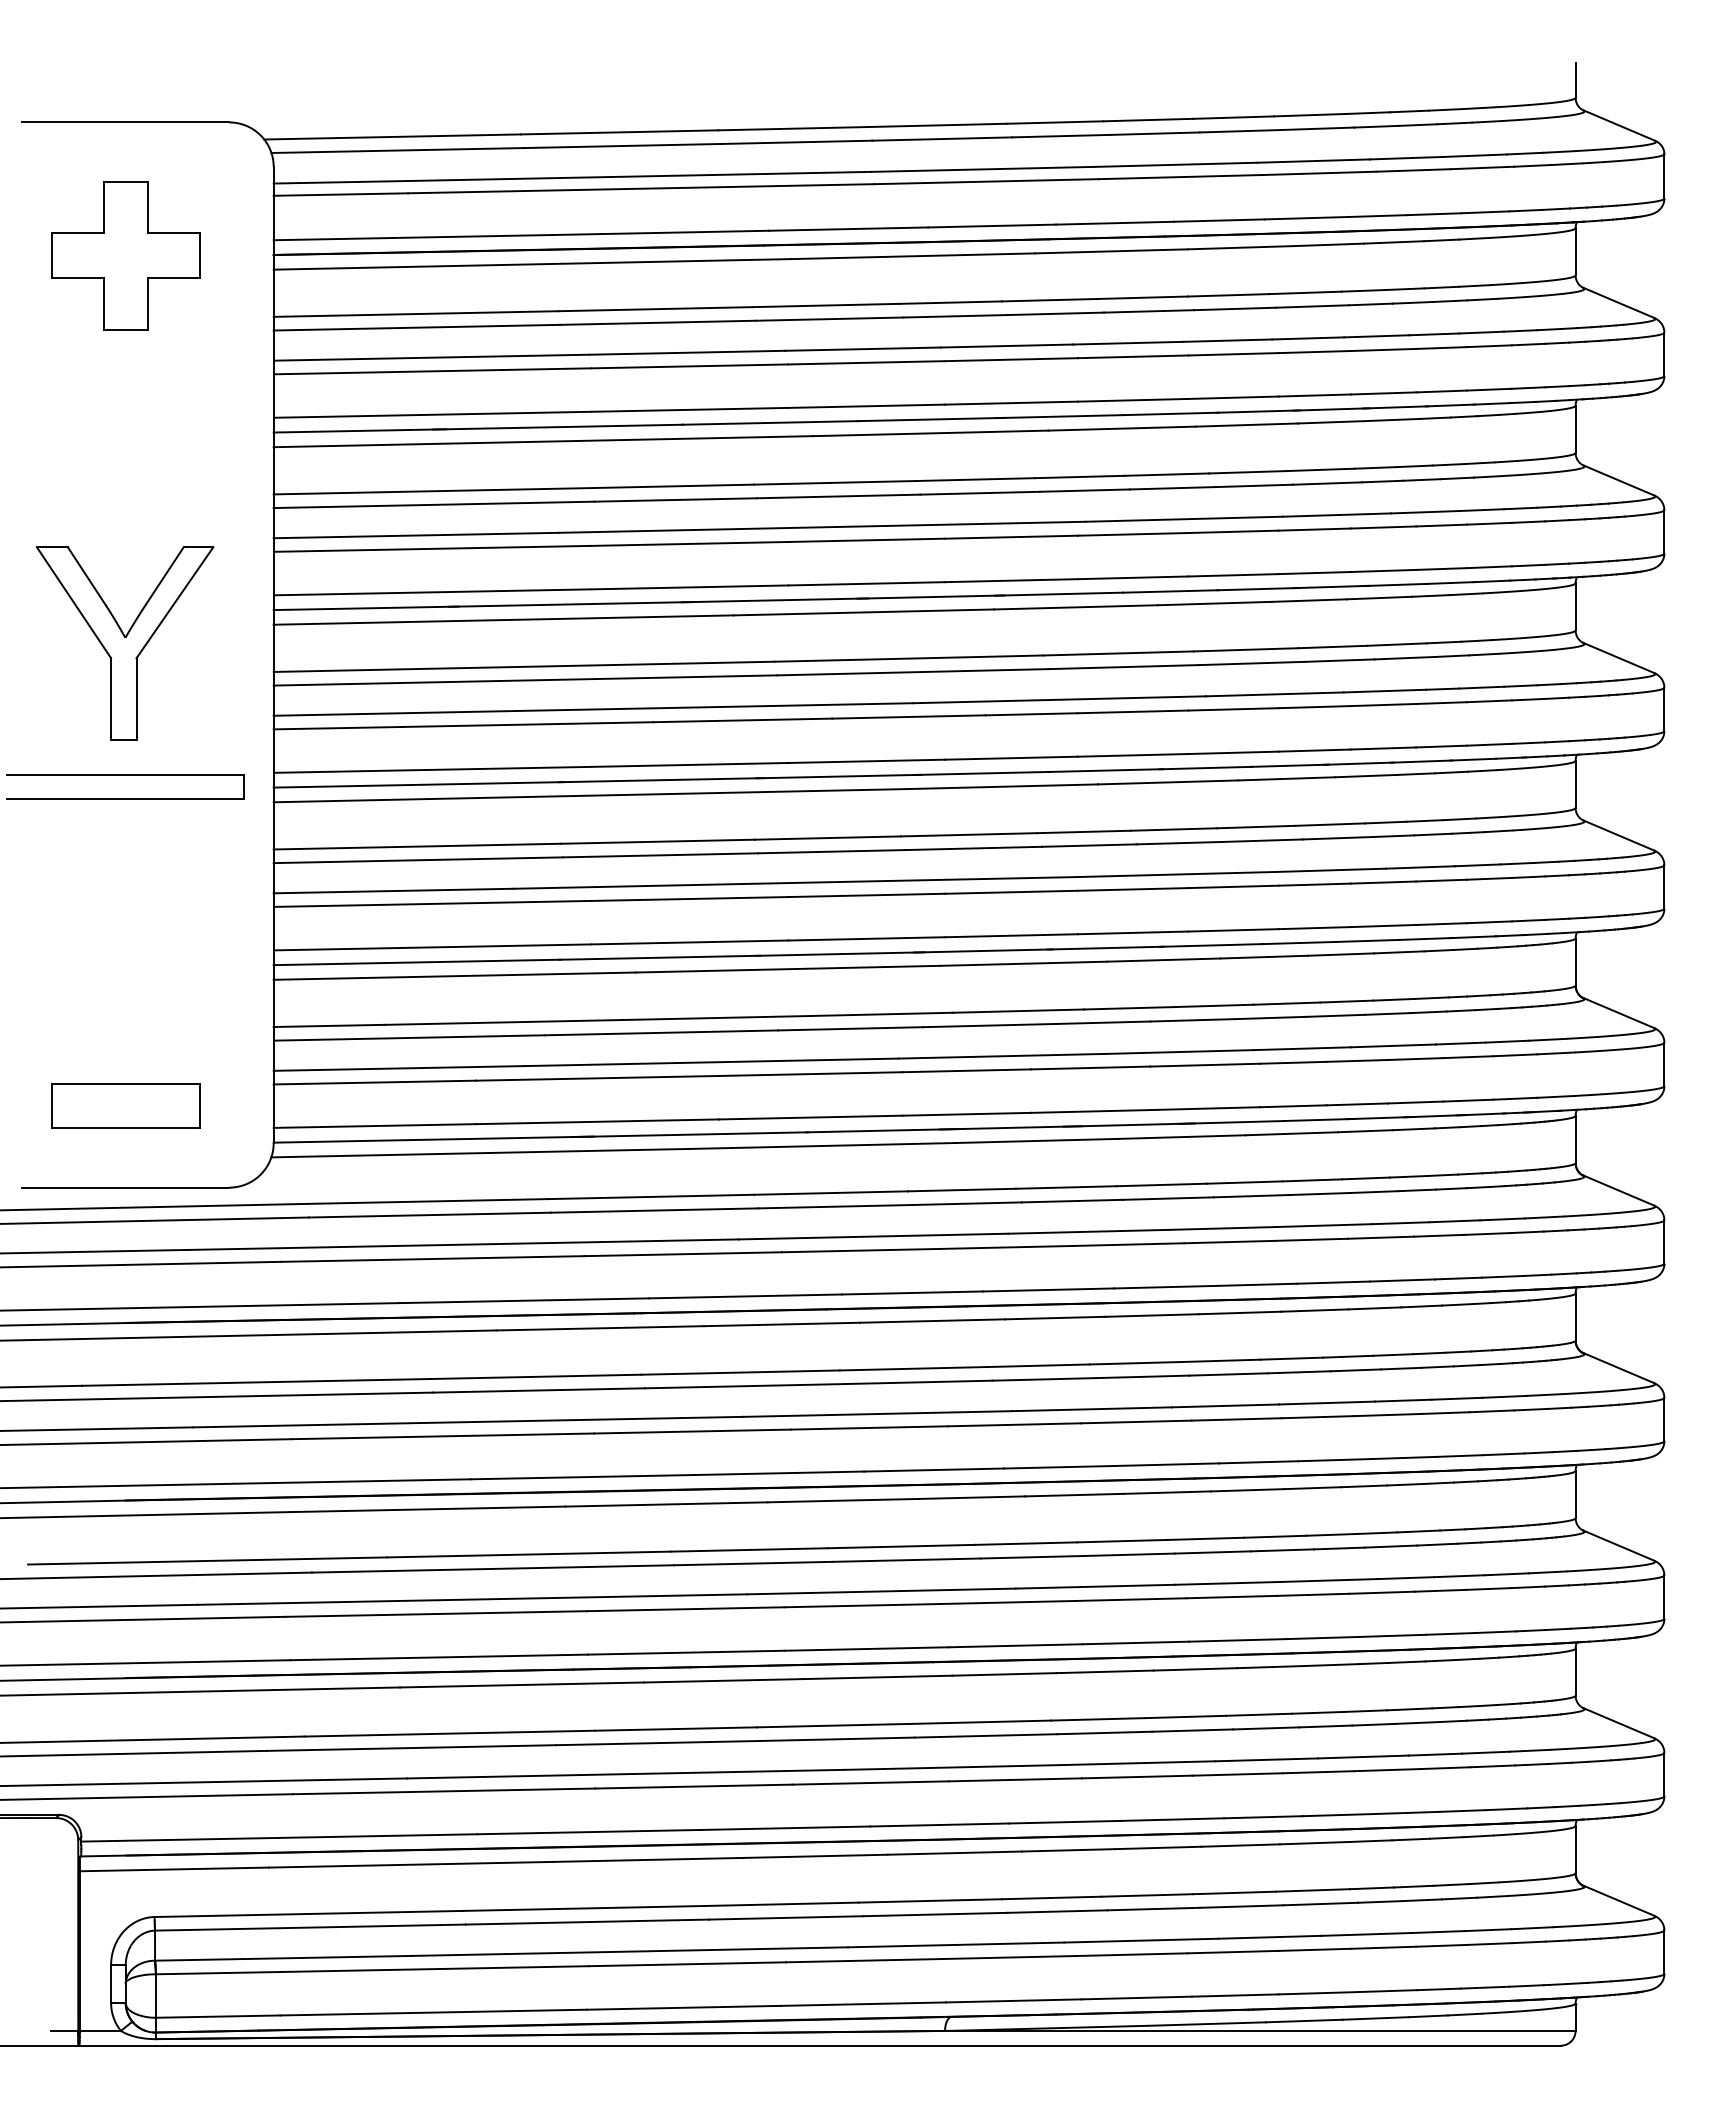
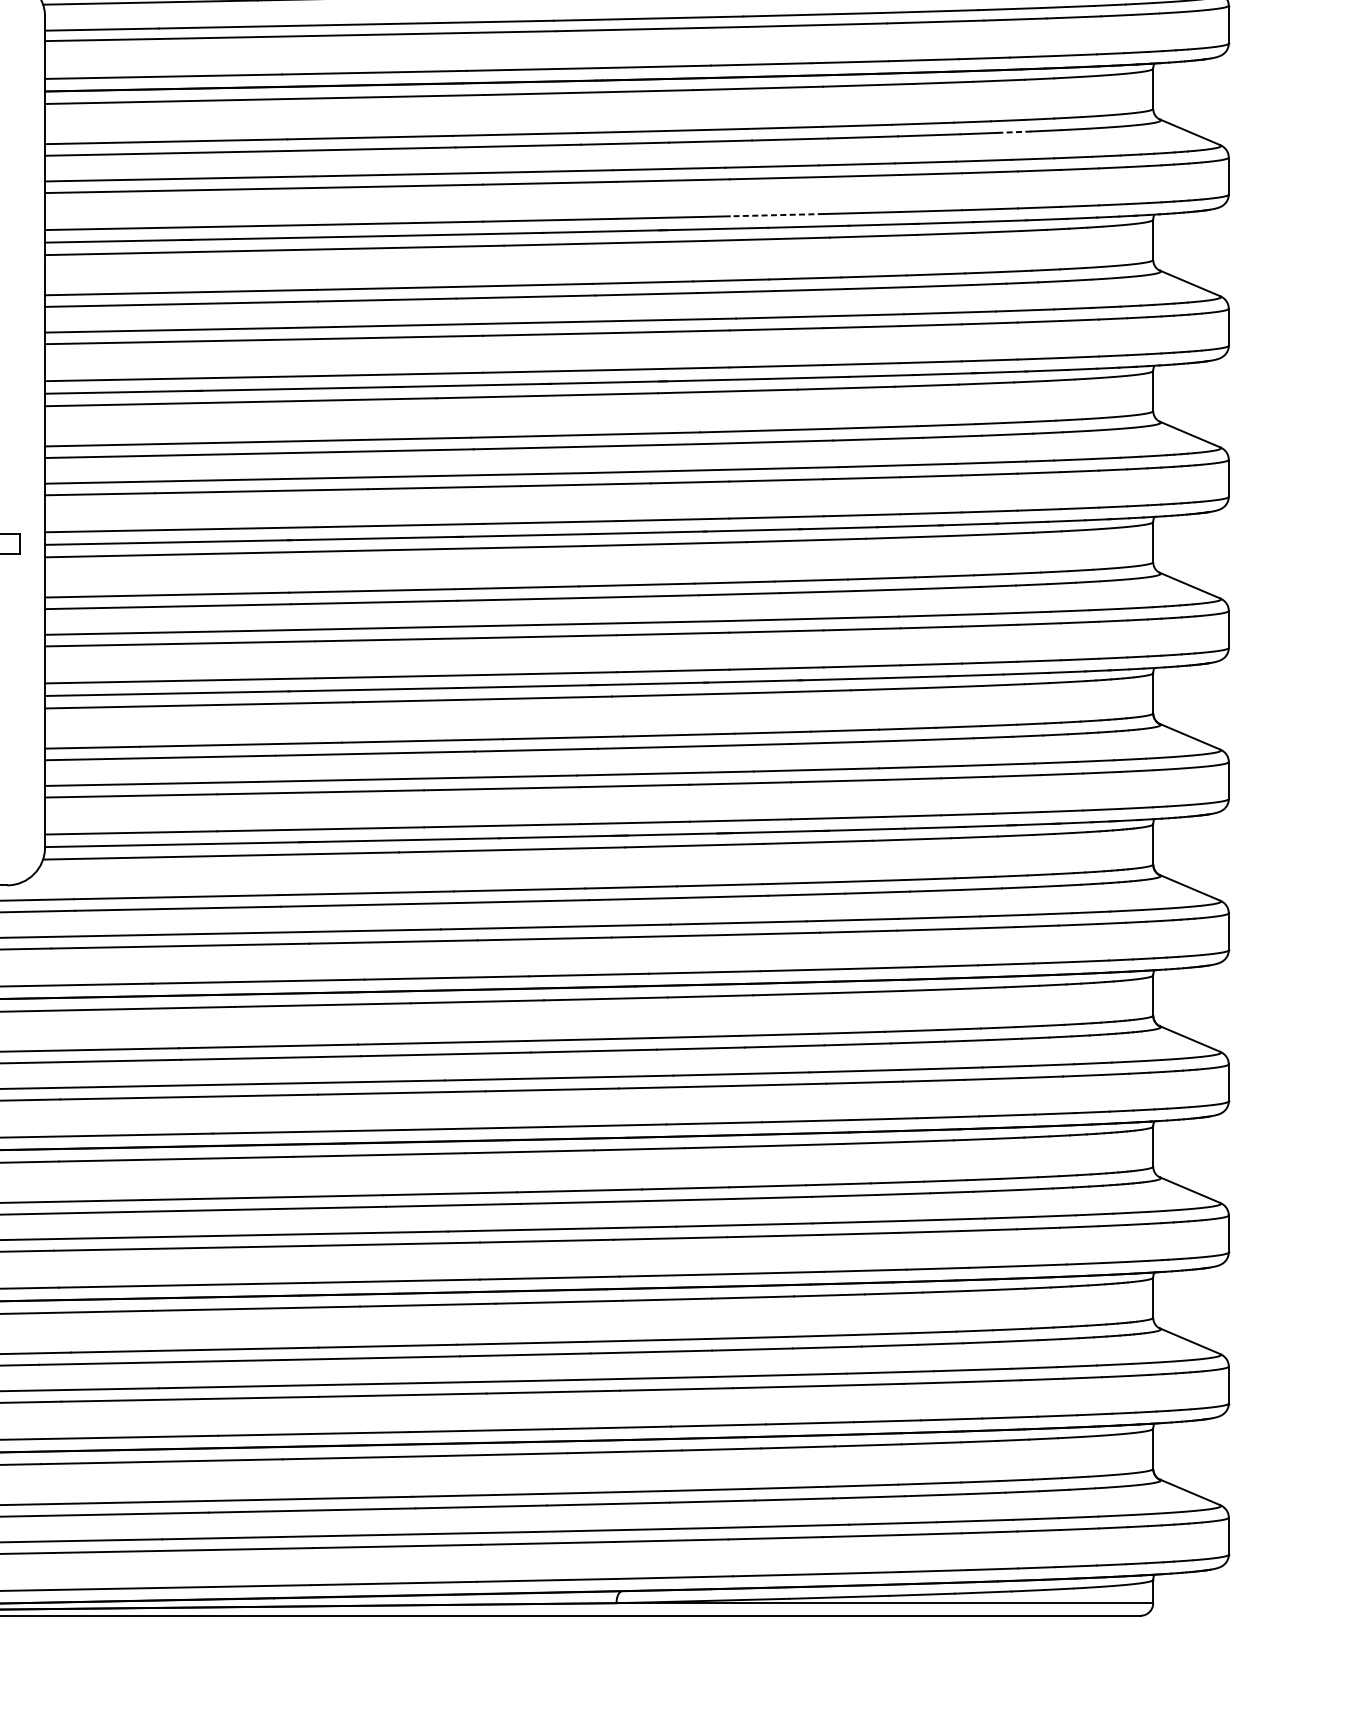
line: (1412, 302) -> (1014, 131), solid -> dashed
line: (1132, 400) -> (776, 215), solid -> dashed

